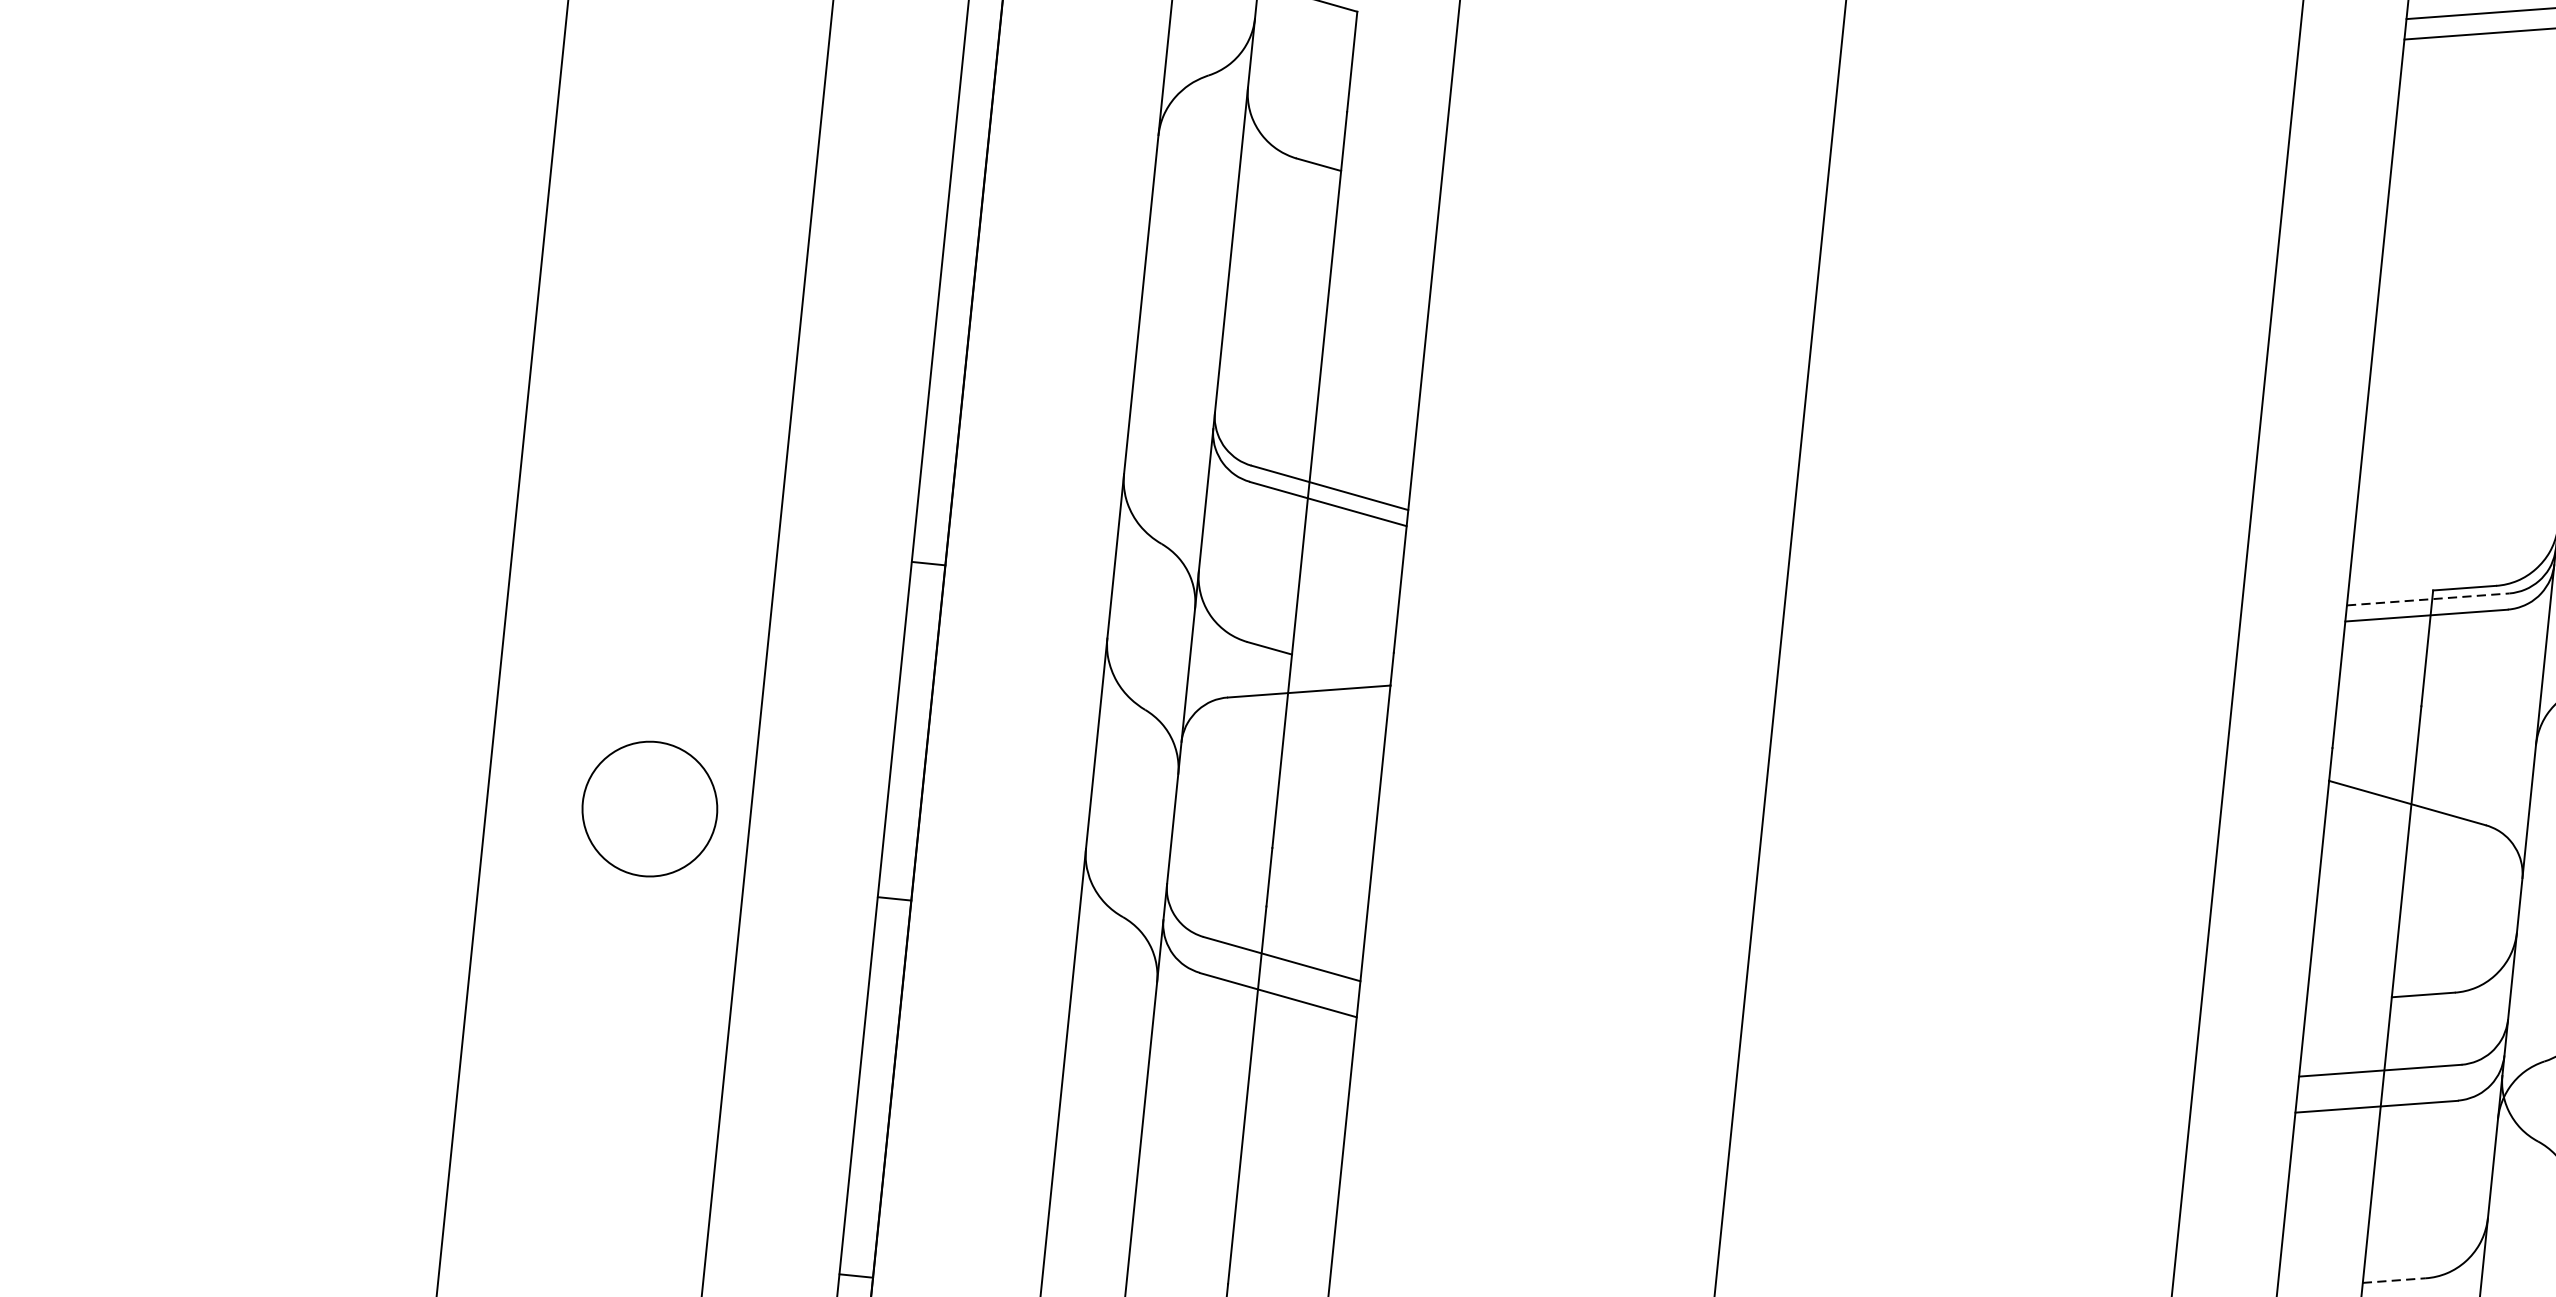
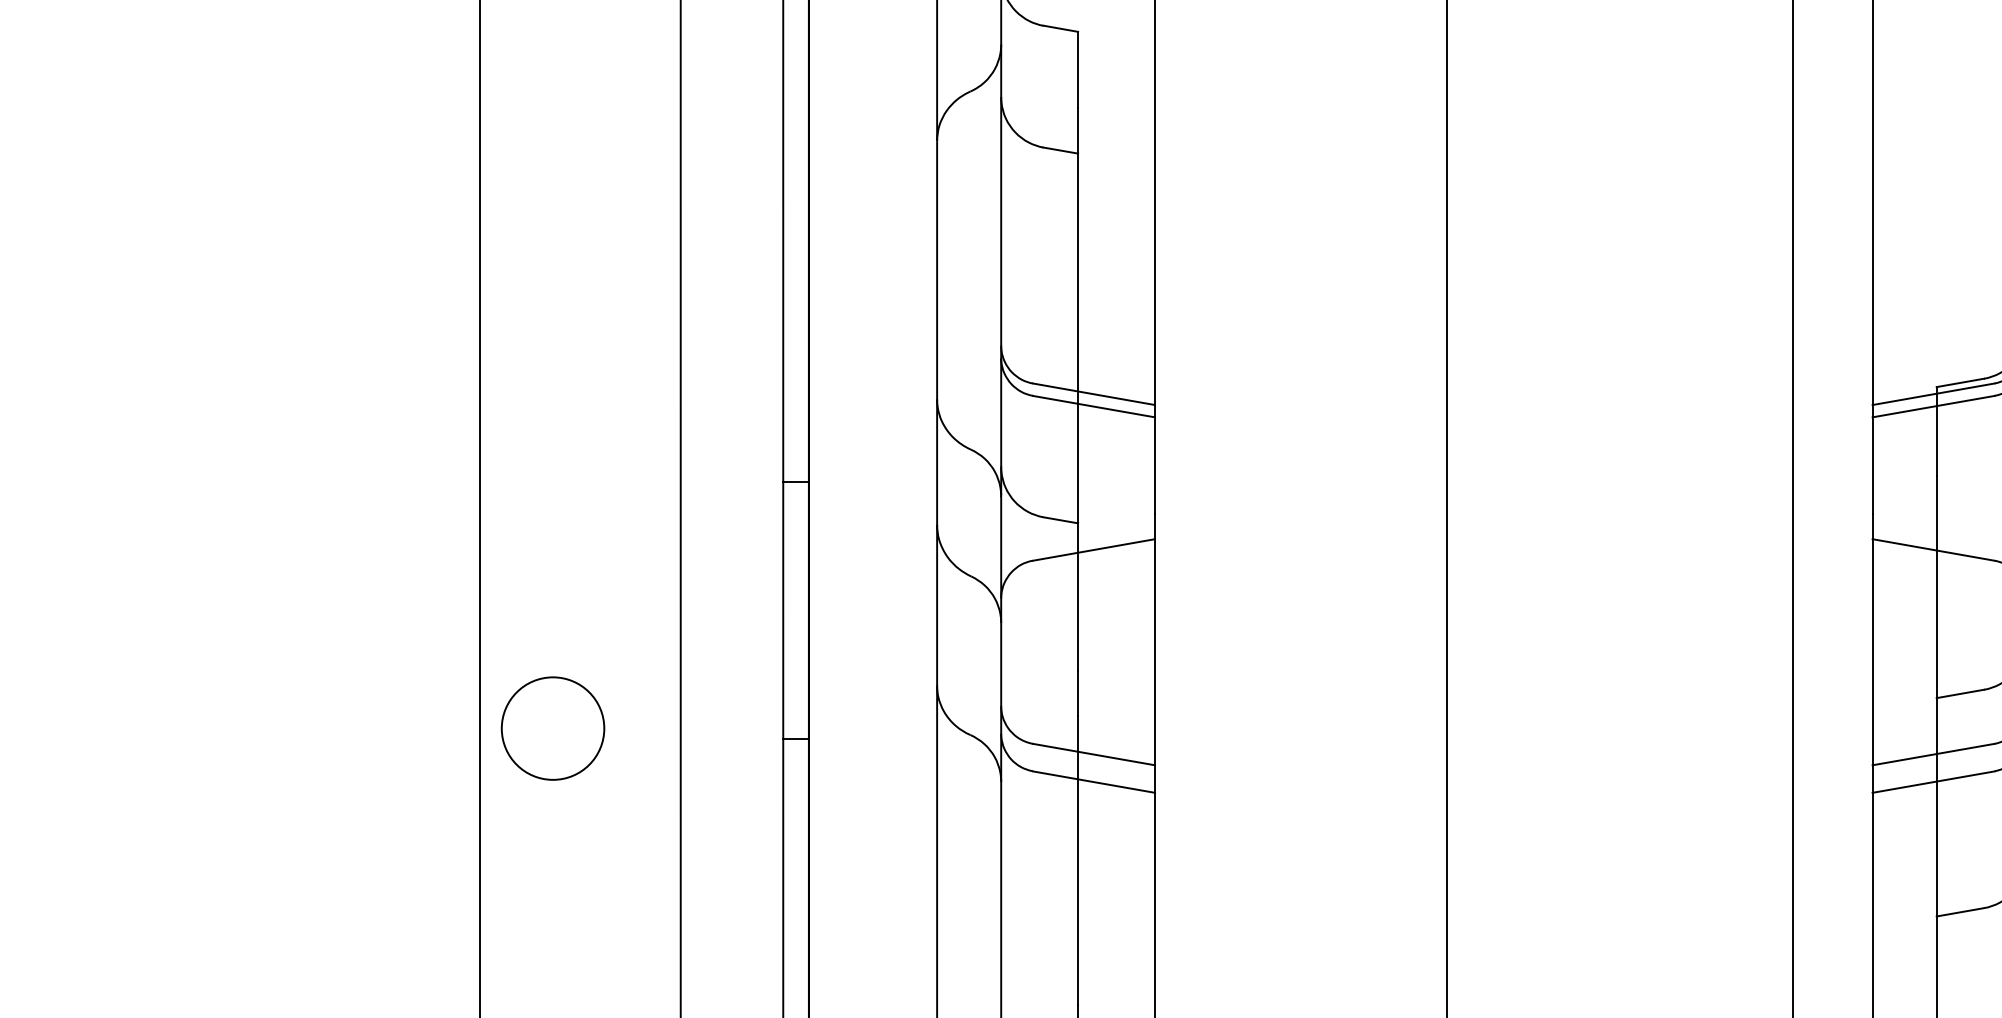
line: (2427, 599) -> (1933, 394), dashed -> solid
circle: (649, 808) -> (552, 728), moved
line: (2394, 1280) -> (1960, 912), dashed -> solid

